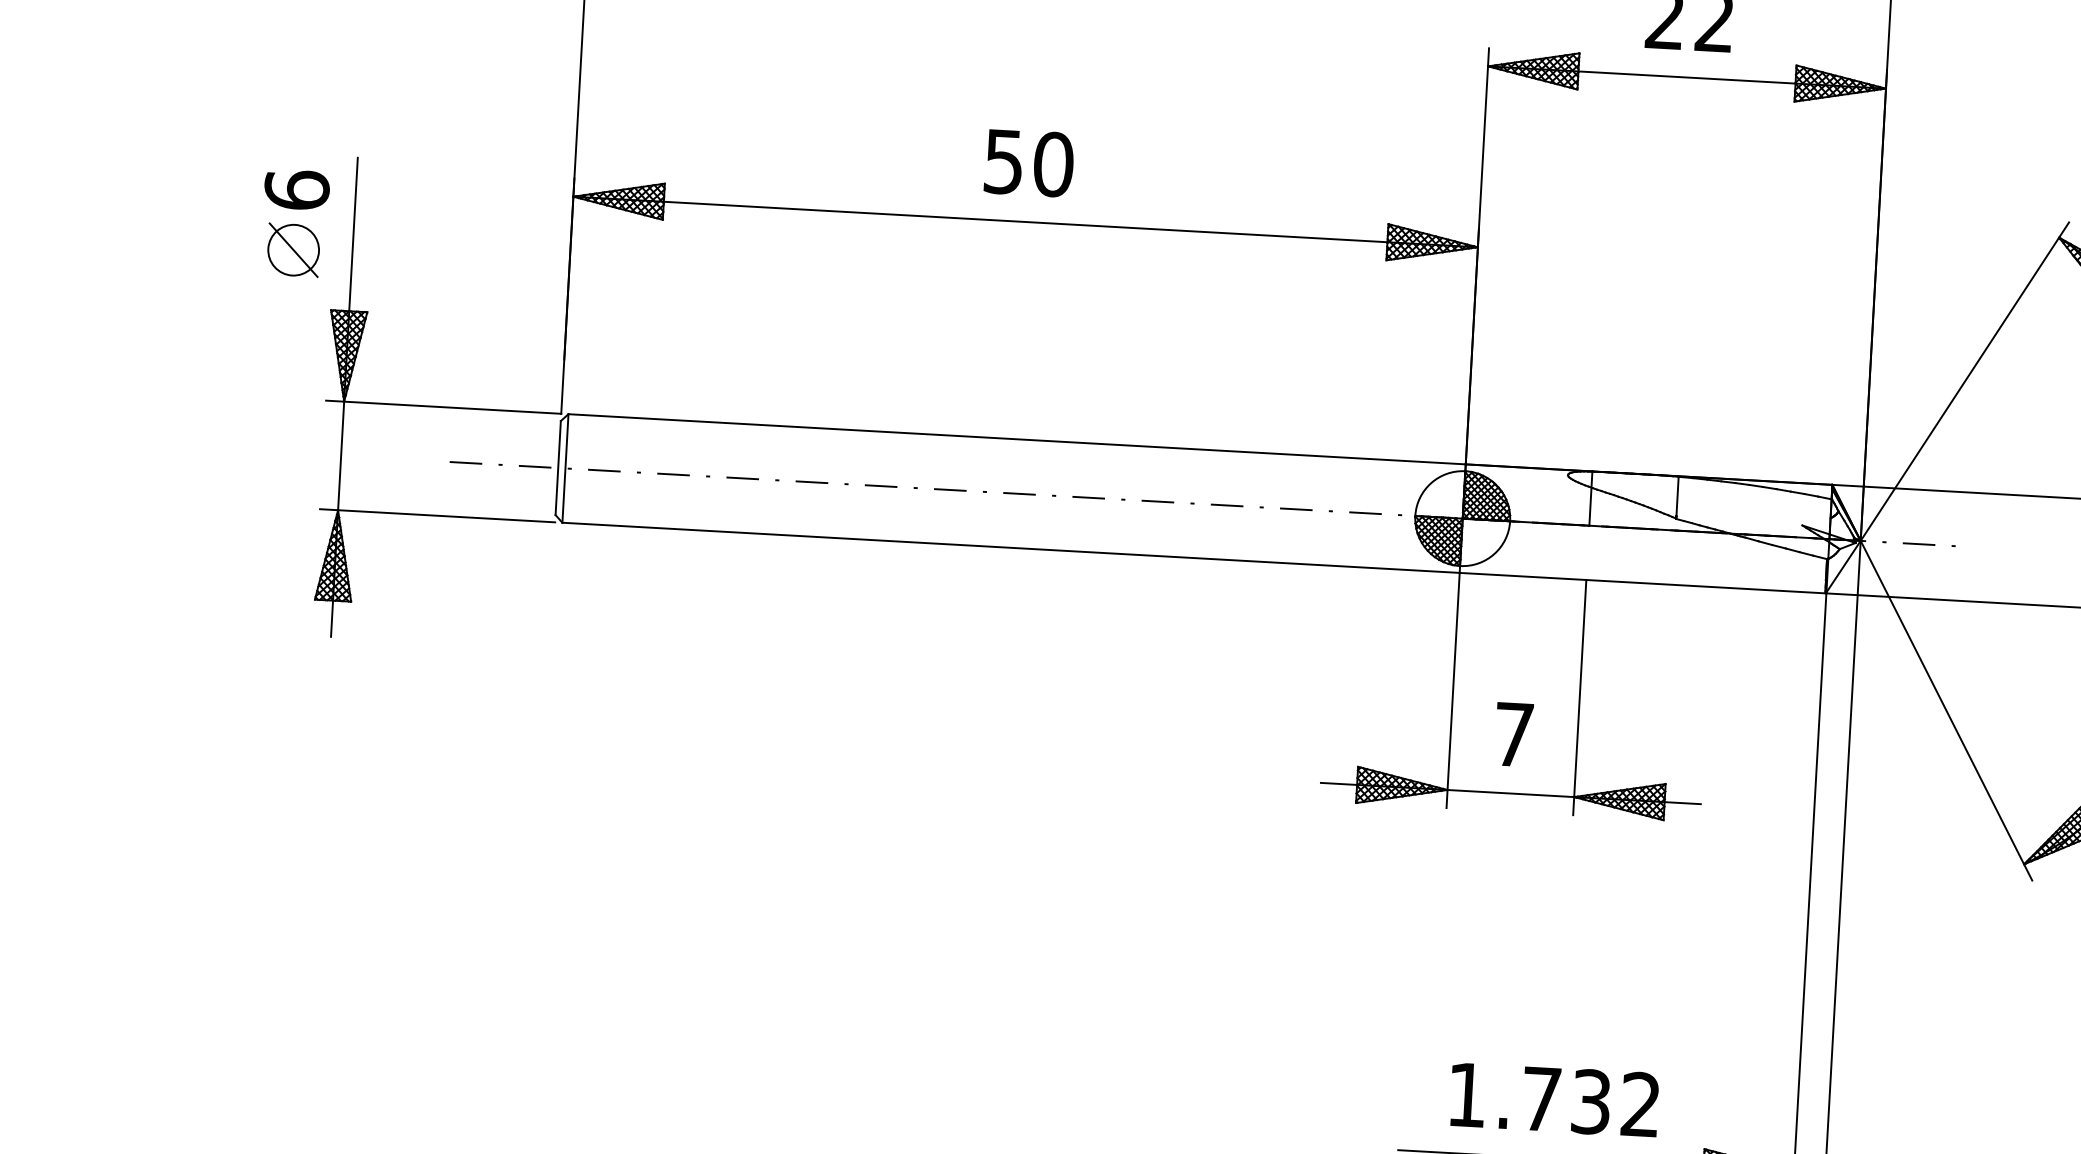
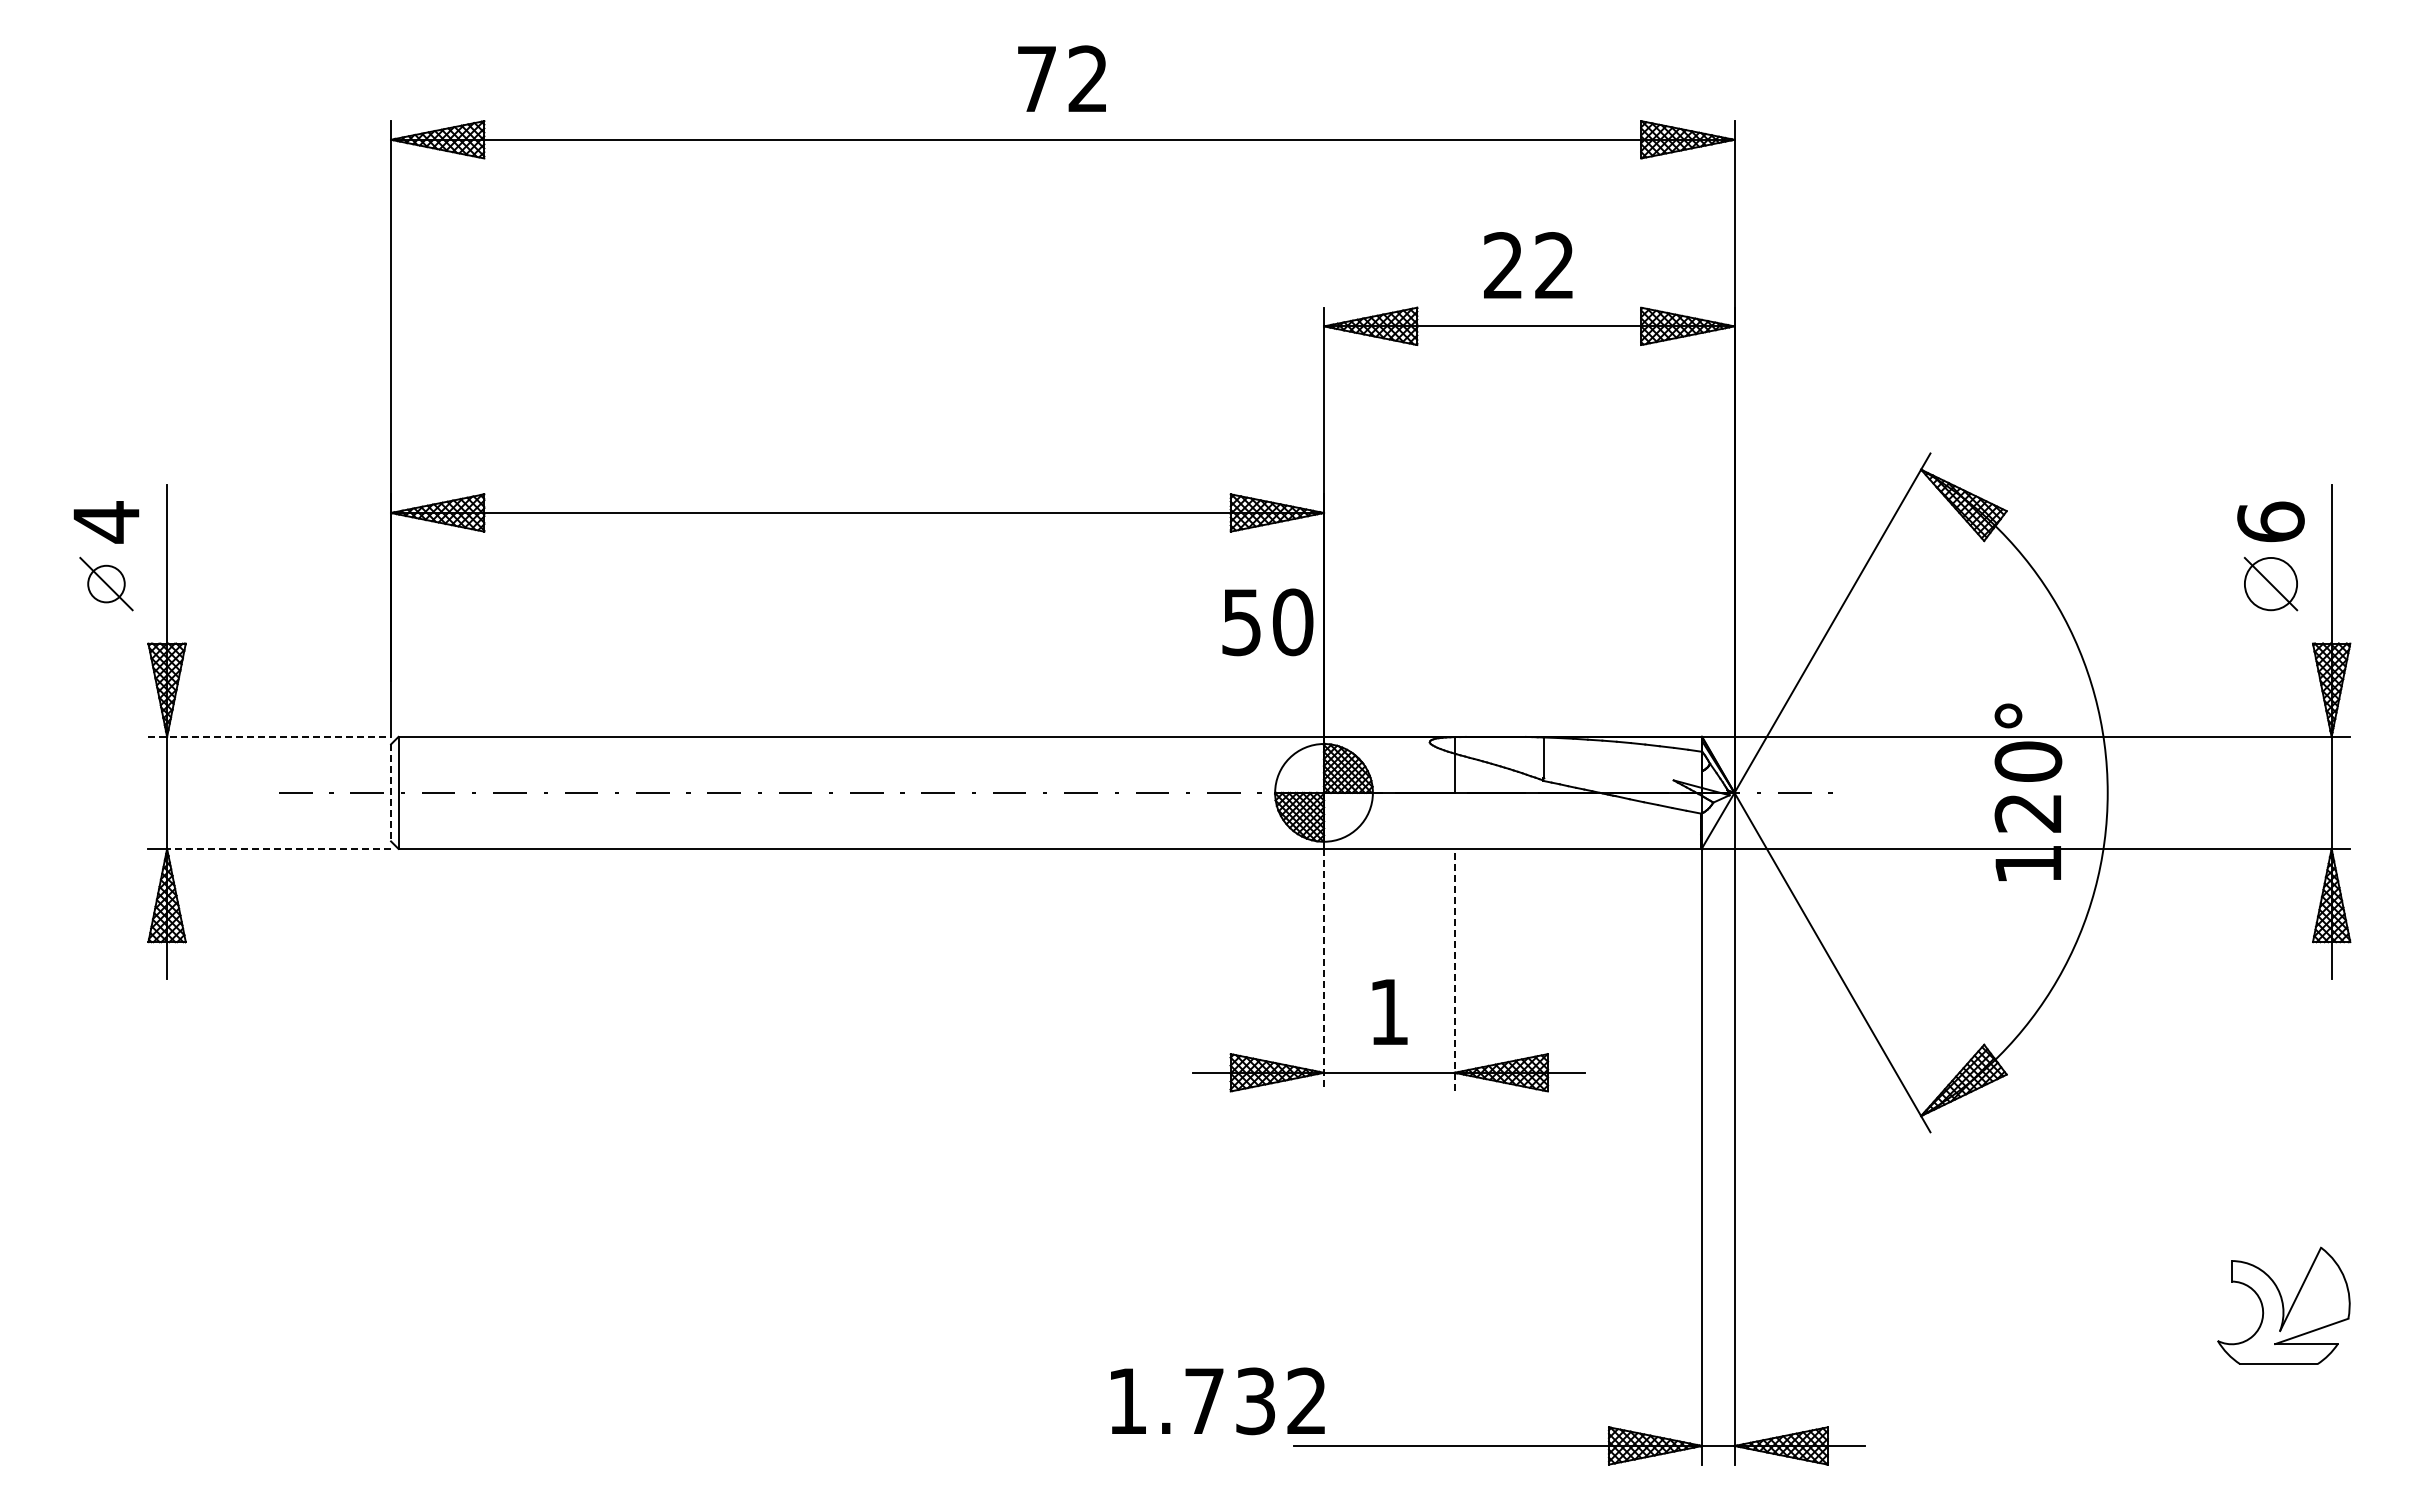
text: (1028, 163) -> (1267, 622), moved
text: (297, 190) -> (106, 522), 6 -> 4
circle: (293, 249) -> (106, 583), size x0.7
line: (444, 406) -> (270, 736), solid -> dashed
line: (558, 467) -> (391, 792), solid -> dashed
line: (447, 515) -> (279, 848), solid -> dashed
line: (1453, 690) -> (1324, 970), solid -> dashed
line: (1579, 696) -> (1454, 969), solid -> dashed
text: (1514, 734) -> (1389, 1011), 7 -> 1
text: (1554, 1100) -> (1217, 1401), moved

